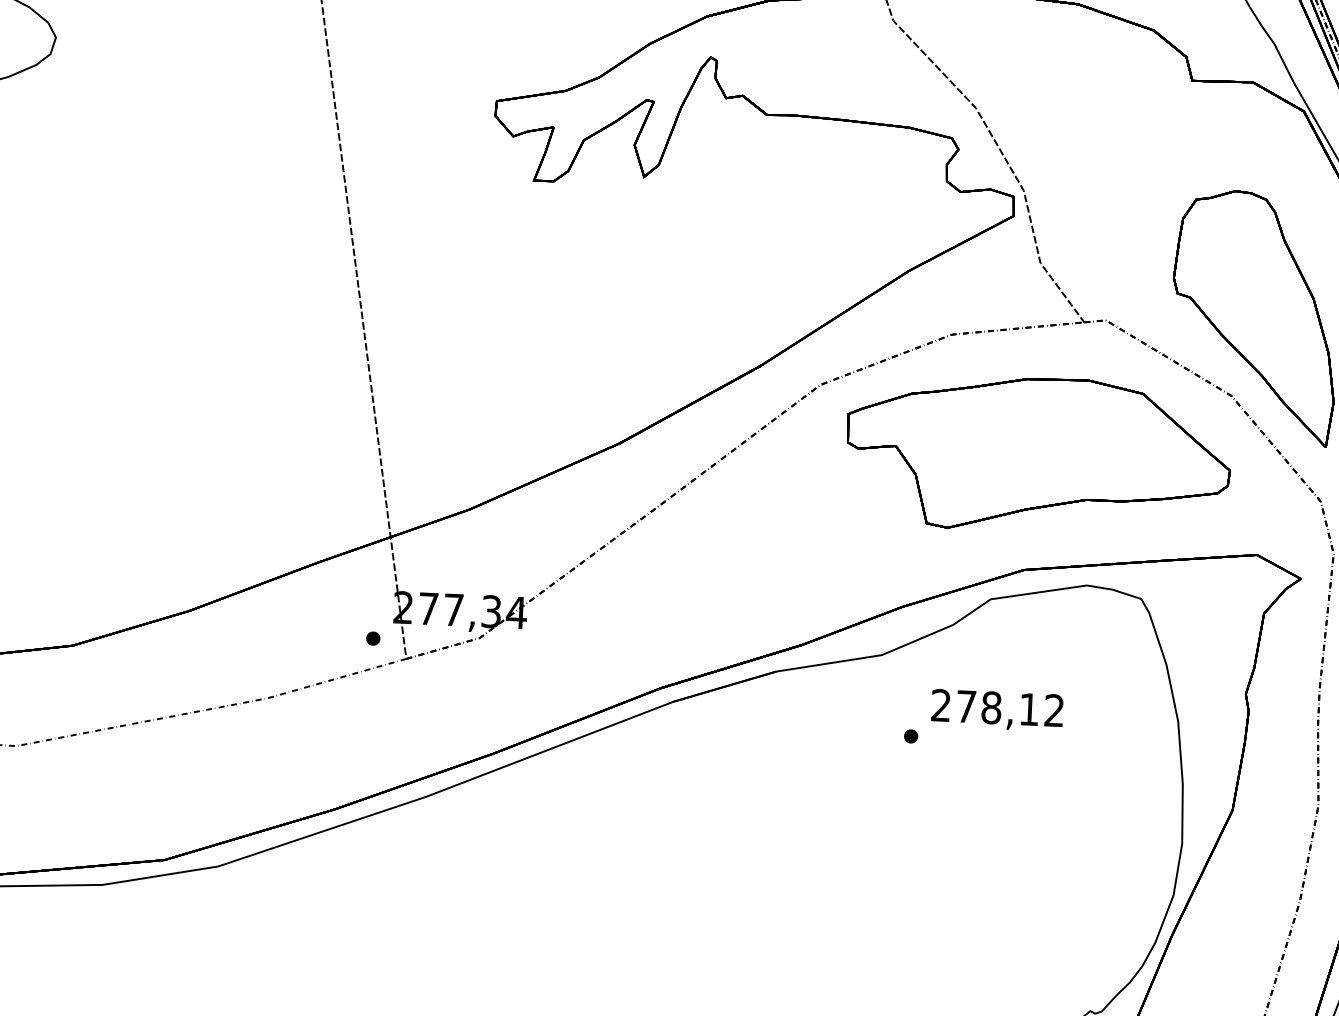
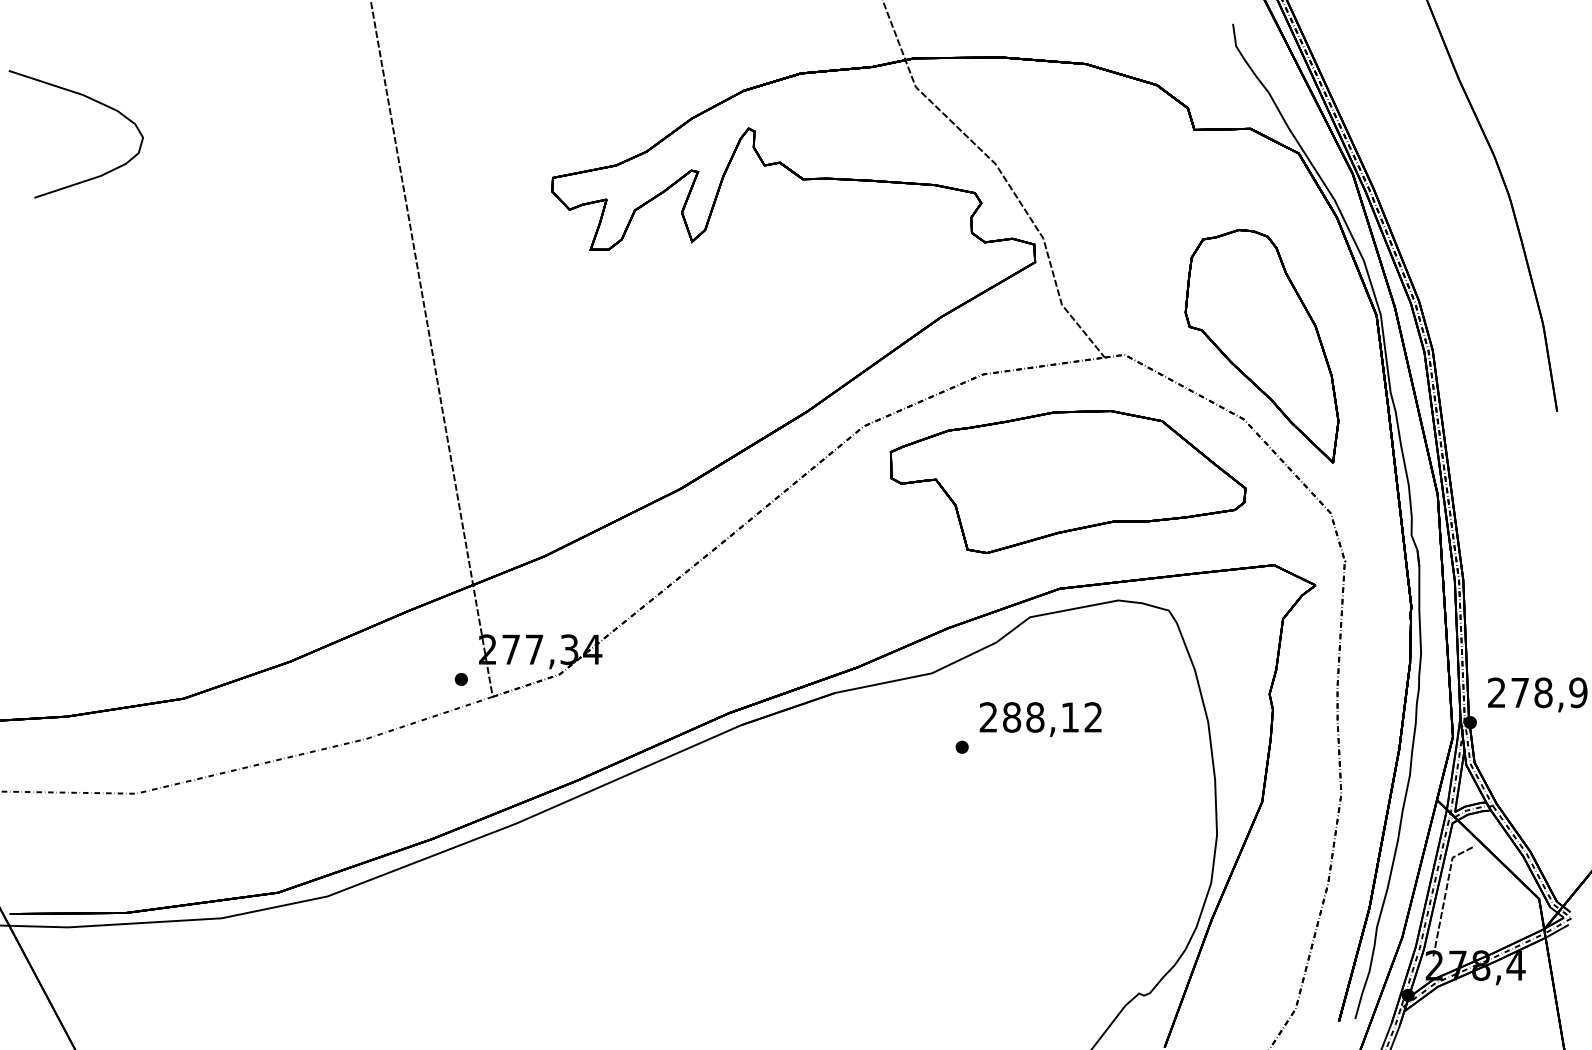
text: (966, 706) -> (1012, 717), 278,12 -> 288,12

